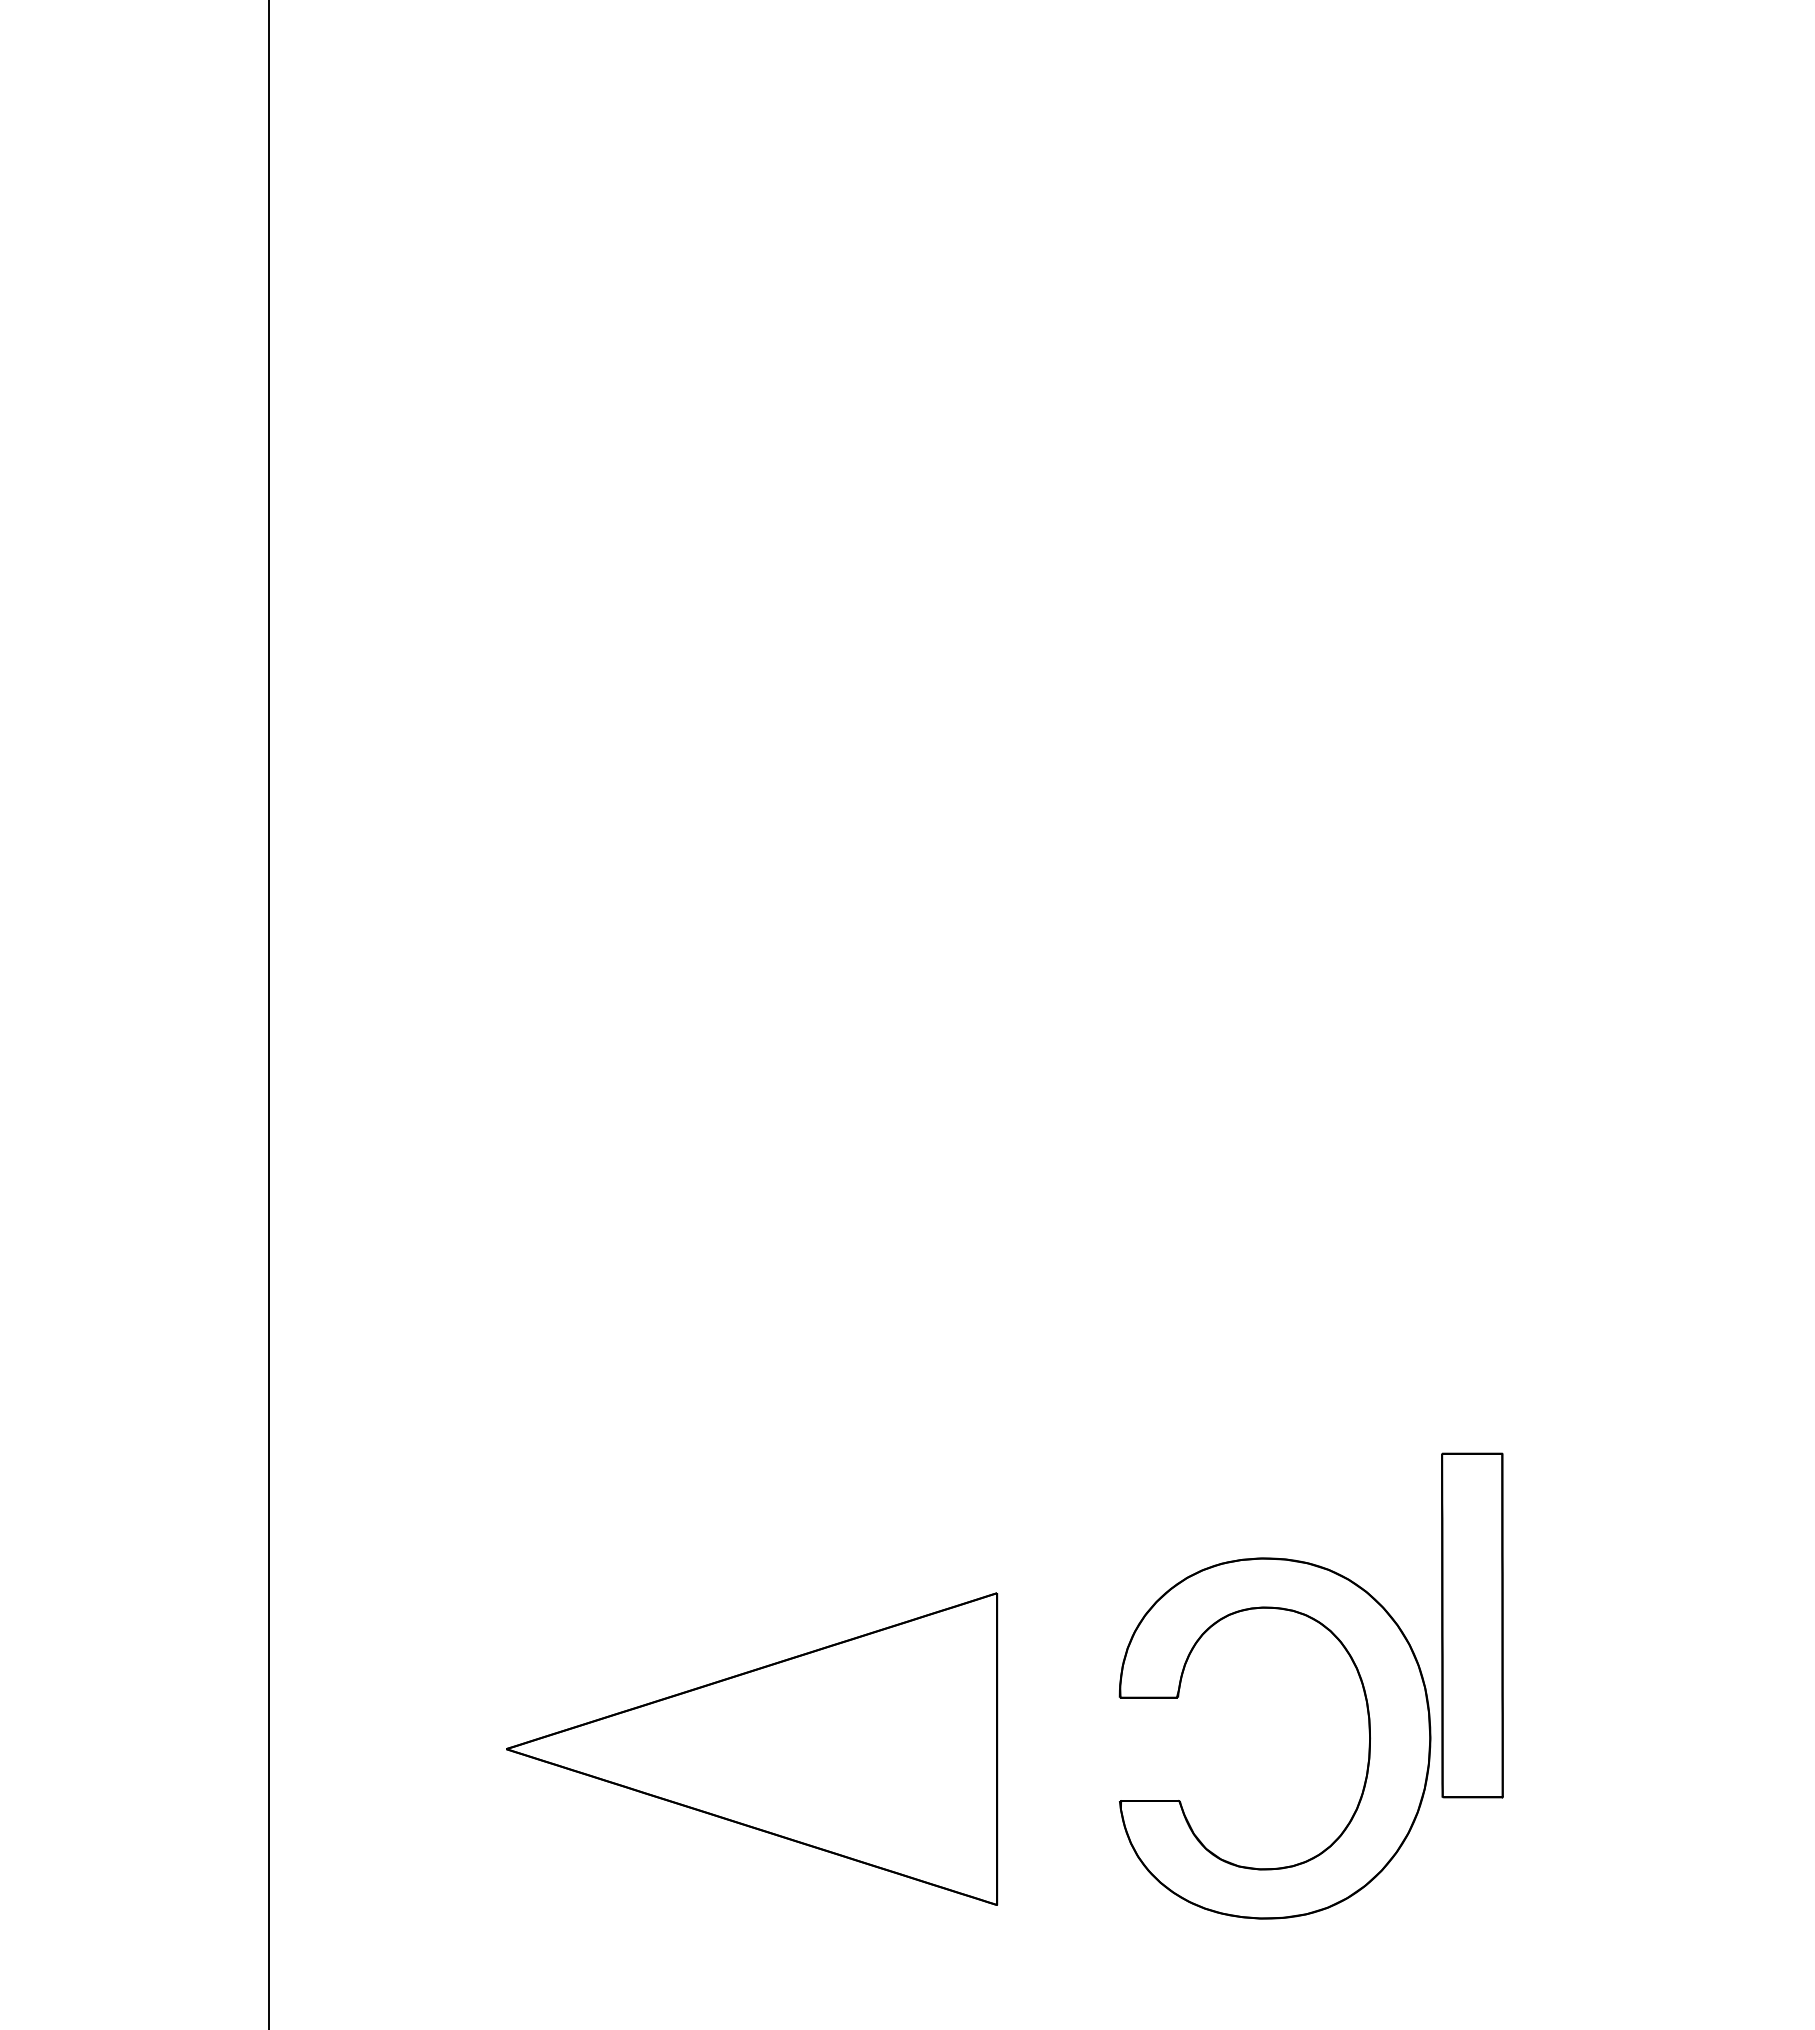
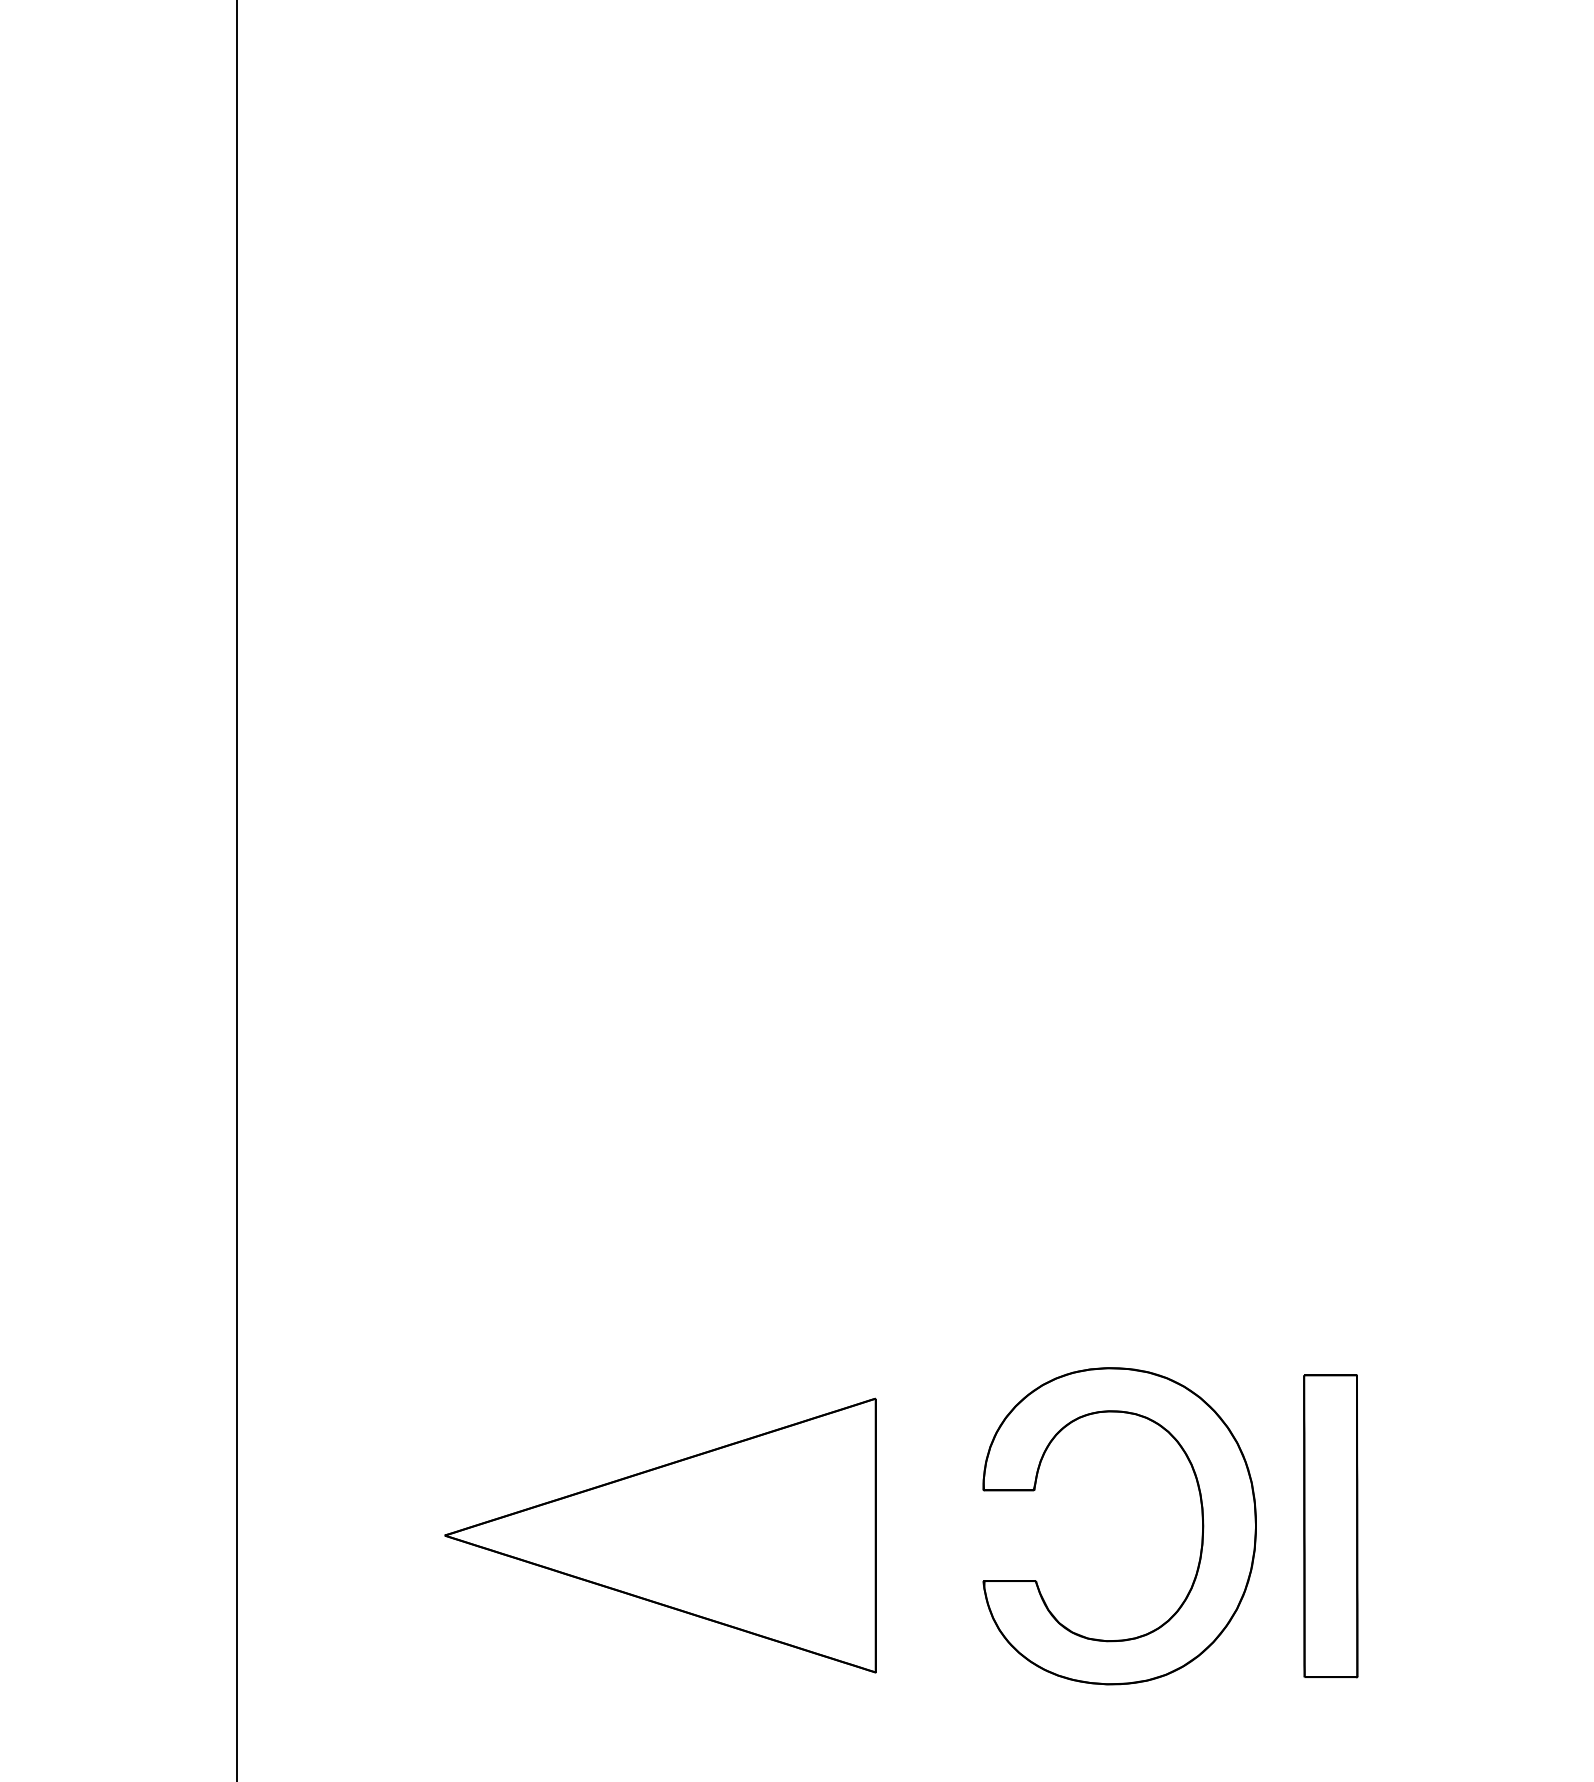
part: (1472, 1625) -> (1330, 1526), moved

